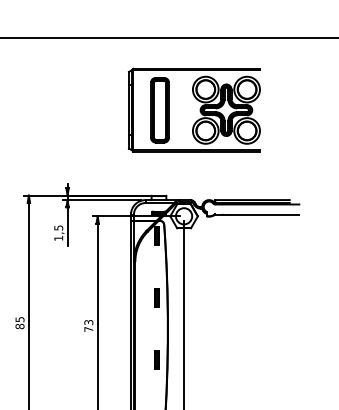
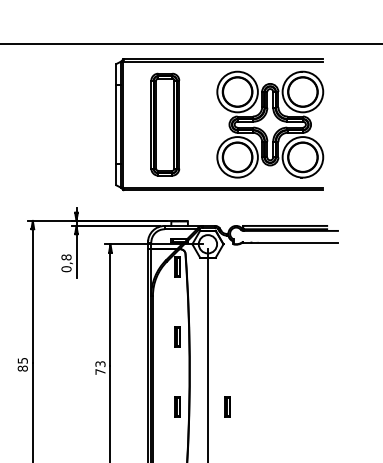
part: (194, 110) -> (219, 124), size x1.4
text: (58, 233) -> (66, 263), 1,5 -> 0,8
part: (201, 360) -> (227, 406), added

